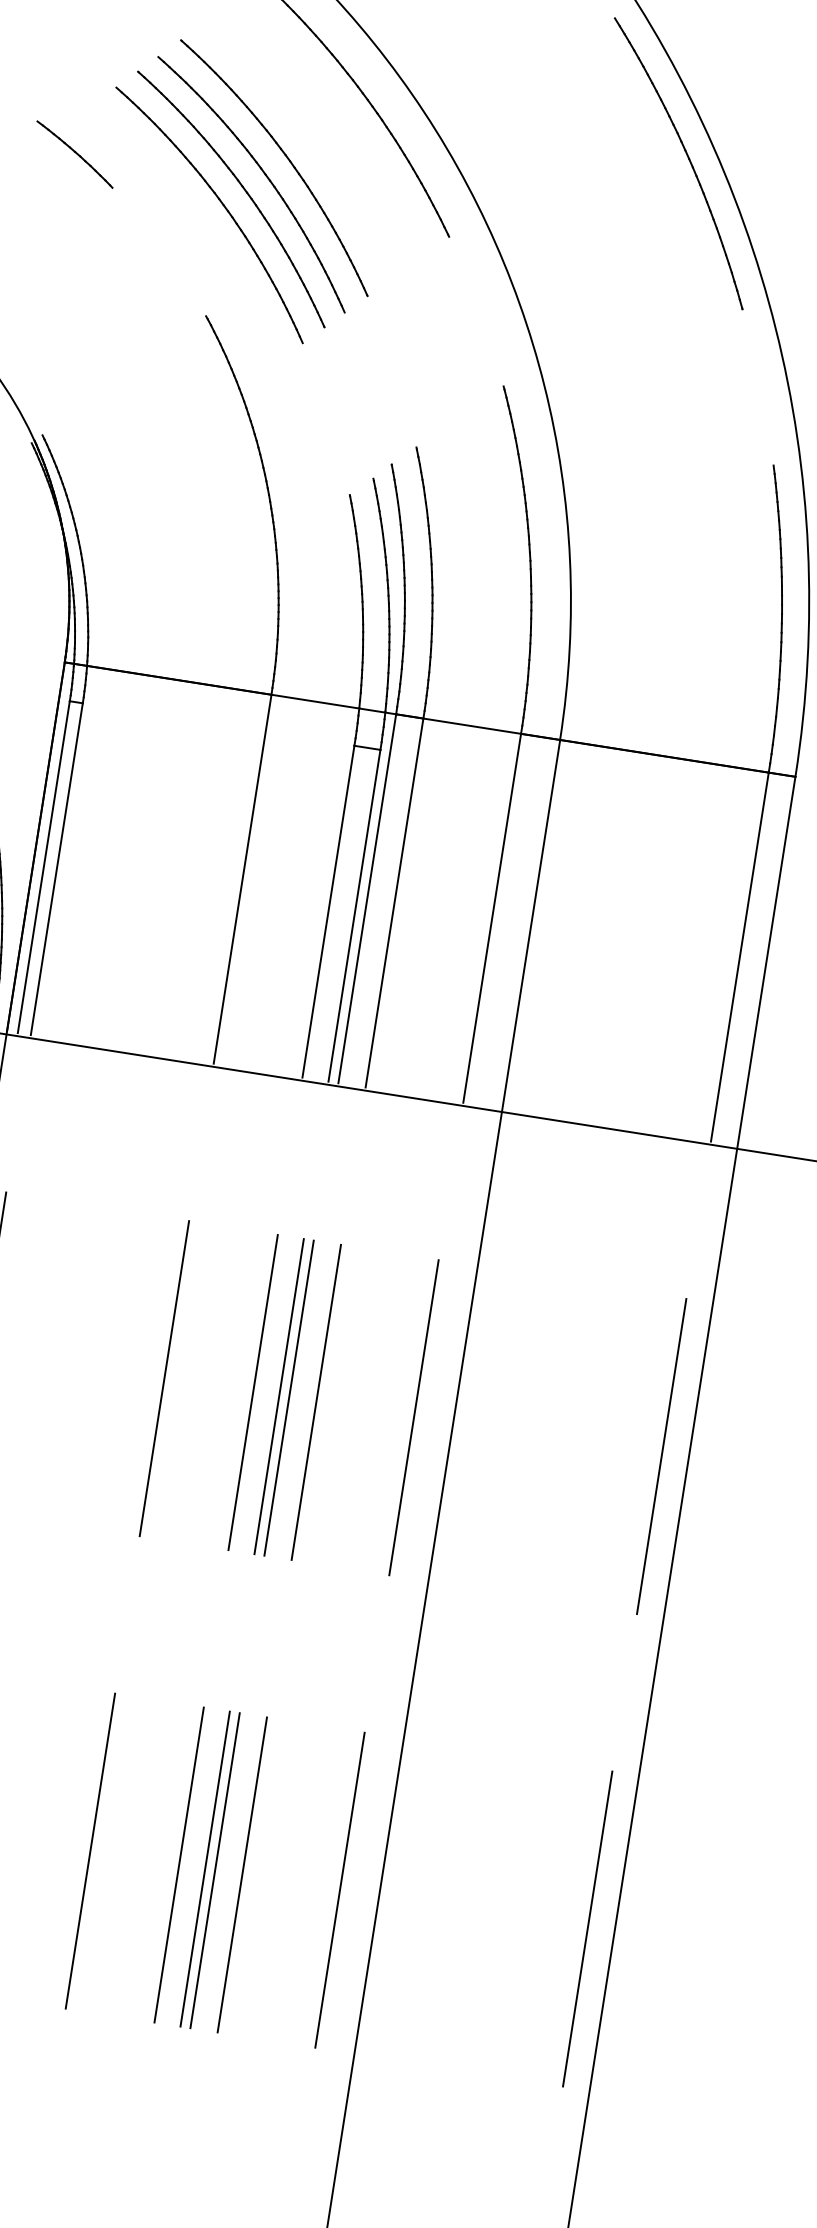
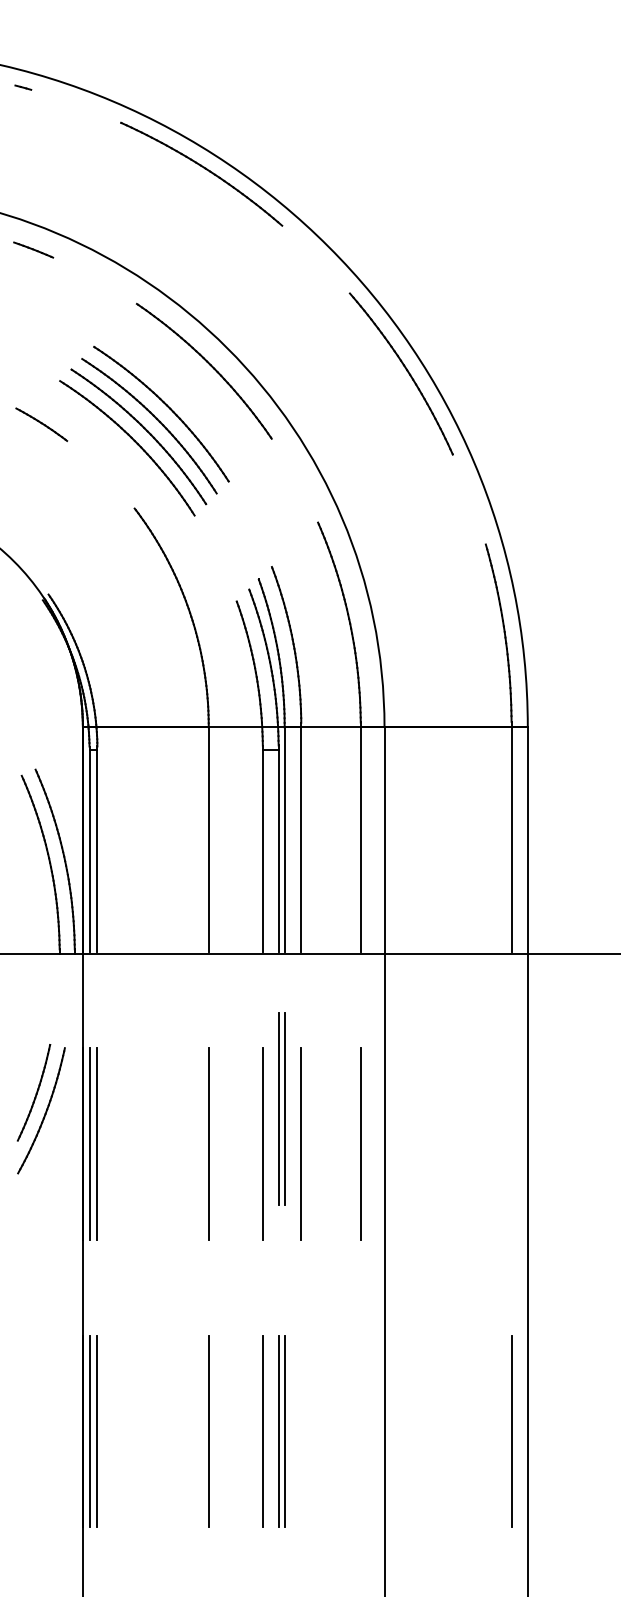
part: (283, 1396) -> (281, 1108), moved
line: (661, 1455) -> (511, 1143), removed
line: (242, 1874) -> (301, 1431), removed
line: (339, 1890) -> (360, 1431), removed

